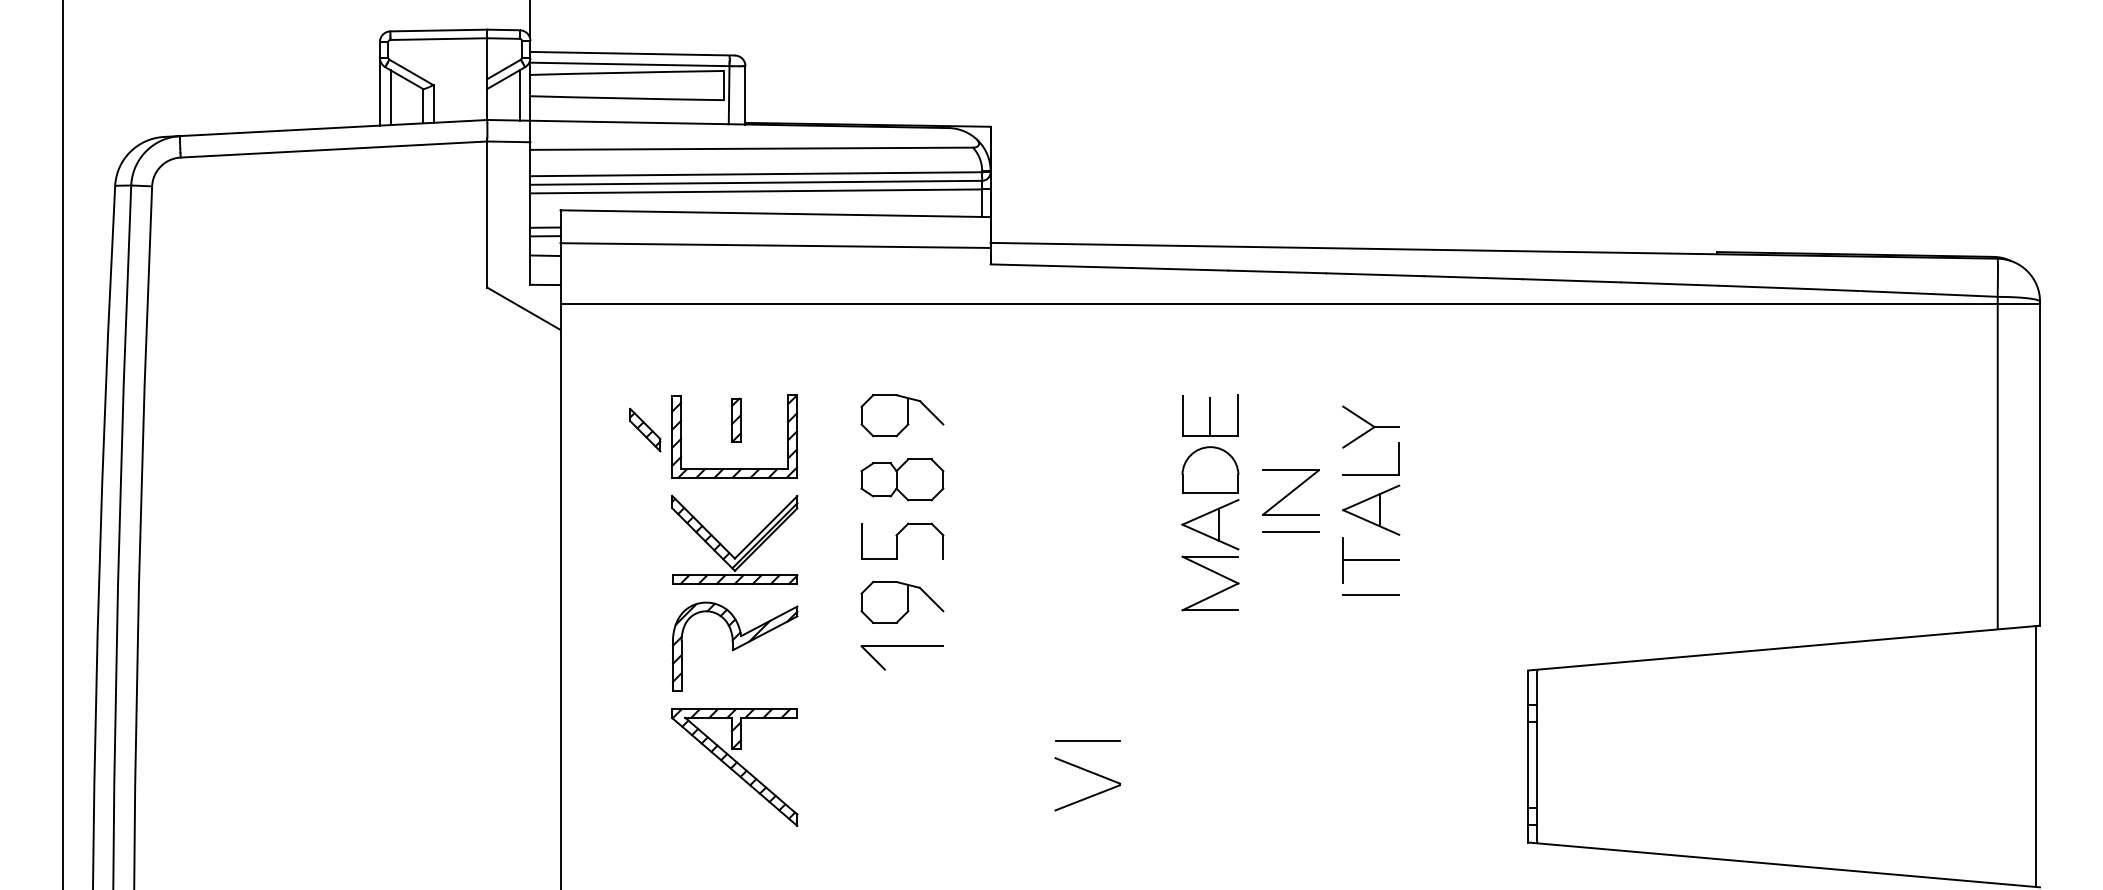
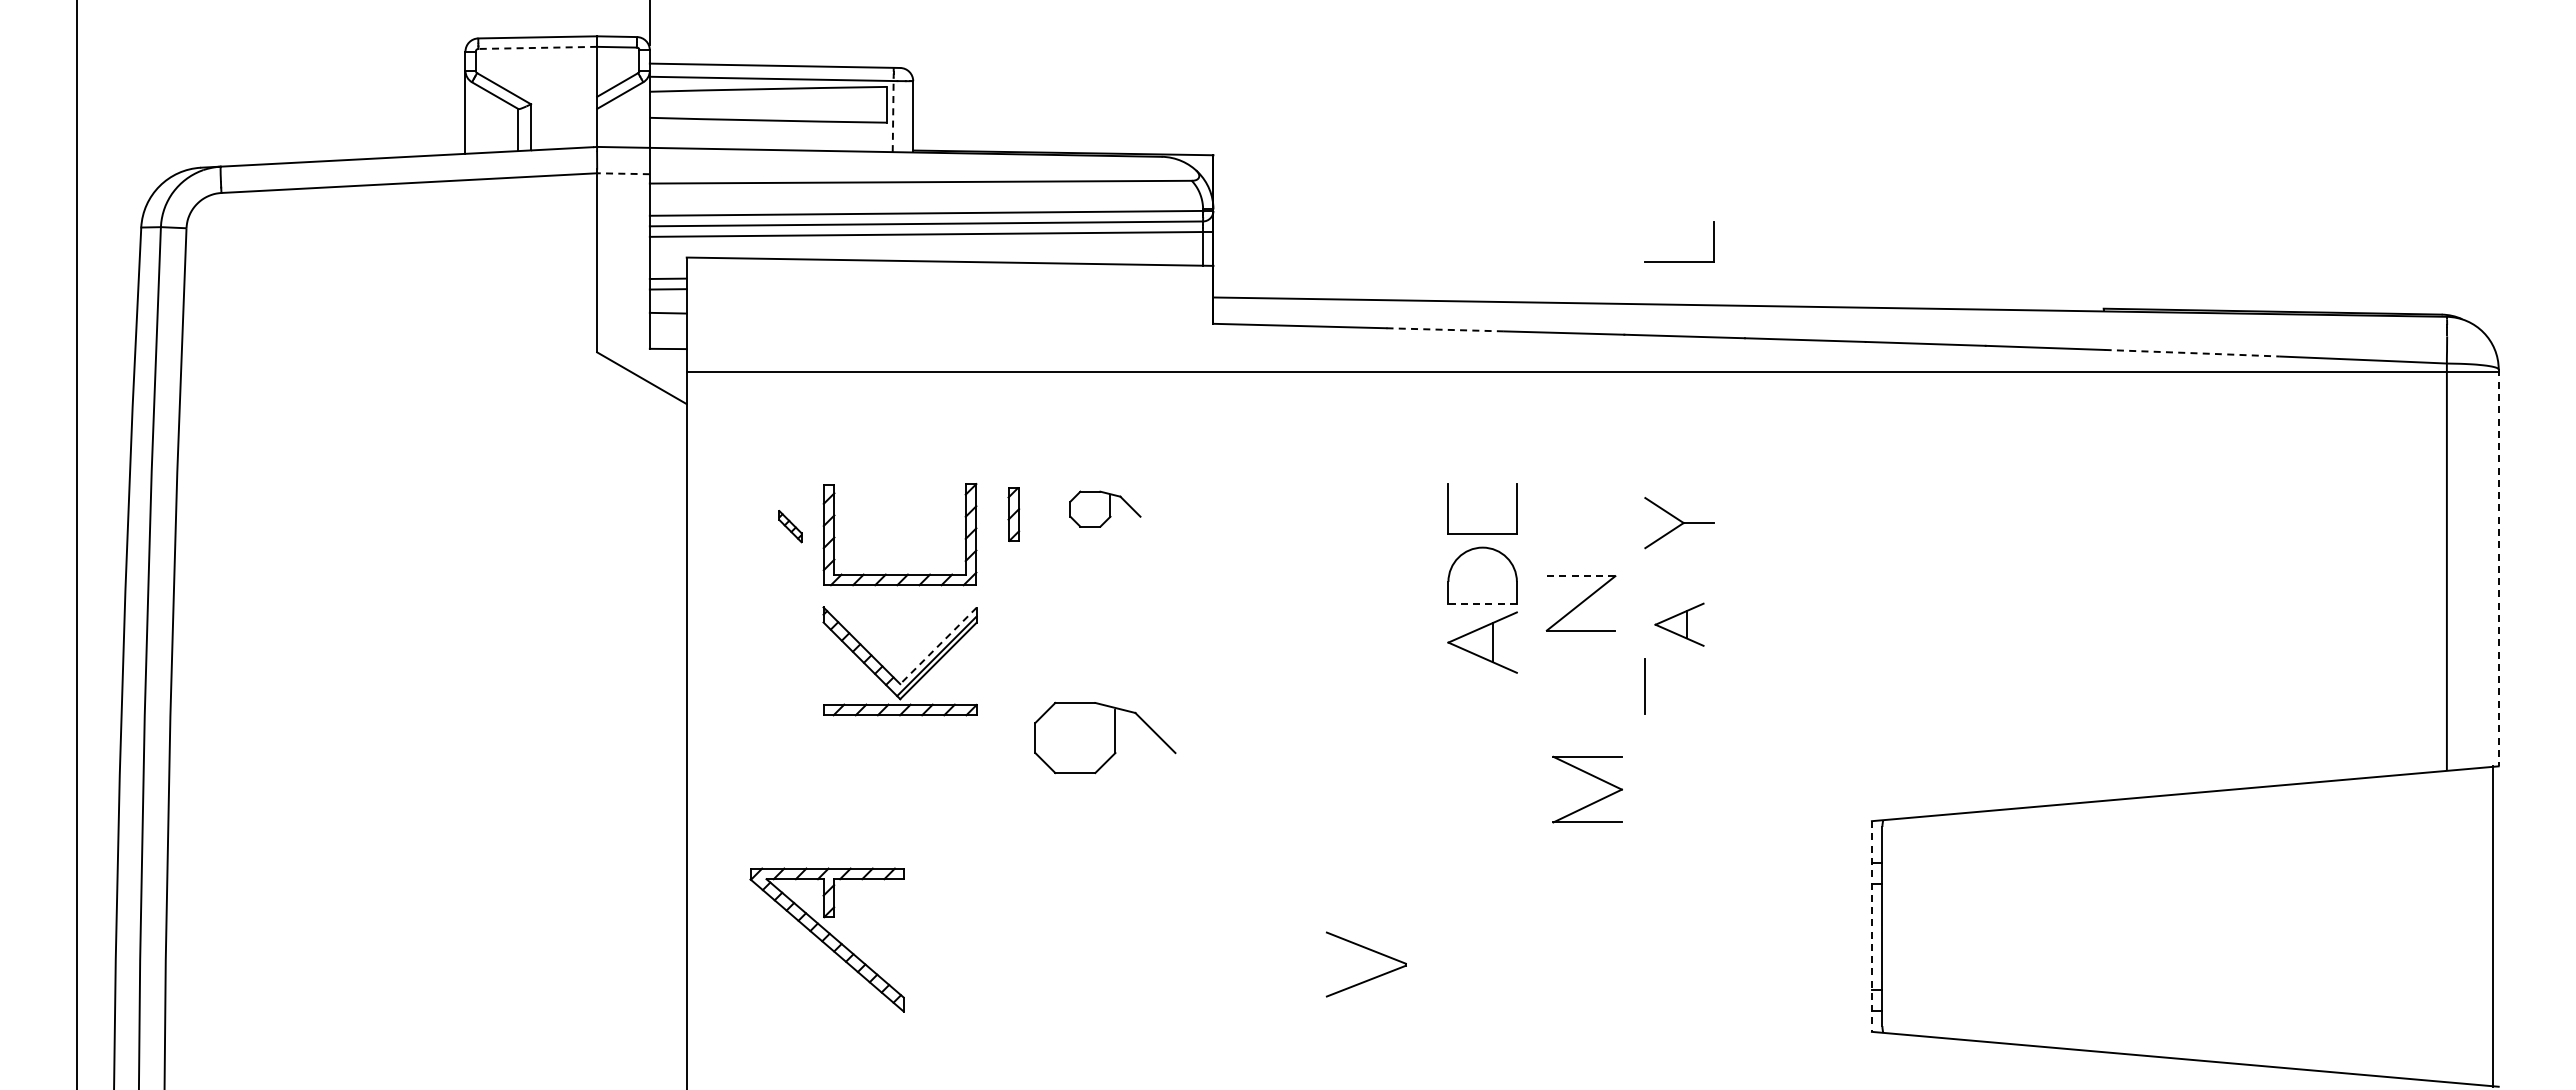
line: (438, 38) -> (537, 47), solid -> dashed
line: (729, 93) -> (893, 114), solid -> dashed
line: (519, 95) -> (636, 116), removed
line: (390, 97) -> (478, 119), removed
line: (508, 141) -> (623, 173), solid -> dashed
line: (775, 245) -> (949, 300), removed
line: (1180, 269) -> (1446, 329), solid -> dashed
line: (1790, 288) -> (2192, 353), solid -> dashed
part: (902, 416) -> (1105, 509), size x0.7
line: (1210, 416) -> (1482, 510), removed
part: (735, 420) -> (1013, 514), moved
part: (645, 429) -> (790, 526), size x0.6
line: (2039, 464) -> (2498, 568), solid -> dashed
line: (1290, 470) -> (1580, 576), solid -> dashed
part: (1371, 474) -> (1679, 261), moved
part: (902, 479) -> (1105, 587), removed
line: (1210, 492) -> (1482, 603), solid -> dashed
part: (1371, 509) -> (1679, 624), size x0.7
line: (766, 527) -> (938, 646), solid -> dashed
line: (1290, 531) -> (1580, 651), removed
part: (896, 540) -> (1098, 662), removed
line: (1371, 560) -> (1679, 686), removed
part: (1213, 572) -> (1591, 776), moved
line: (1371, 594) -> (1679, 728), removed
part: (902, 602) -> (1105, 737), size x1.4
part: (735, 646) -> (900, 791), removed
part: (901, 646) -> (1104, 791), removed
line: (1087, 740) -> (1331, 907), removed
line: (1527, 757) -> (1871, 927), solid -> dashed
part: (734, 767) -> (826, 939), moved
part: (1091, 773) -> (1371, 951), moved

